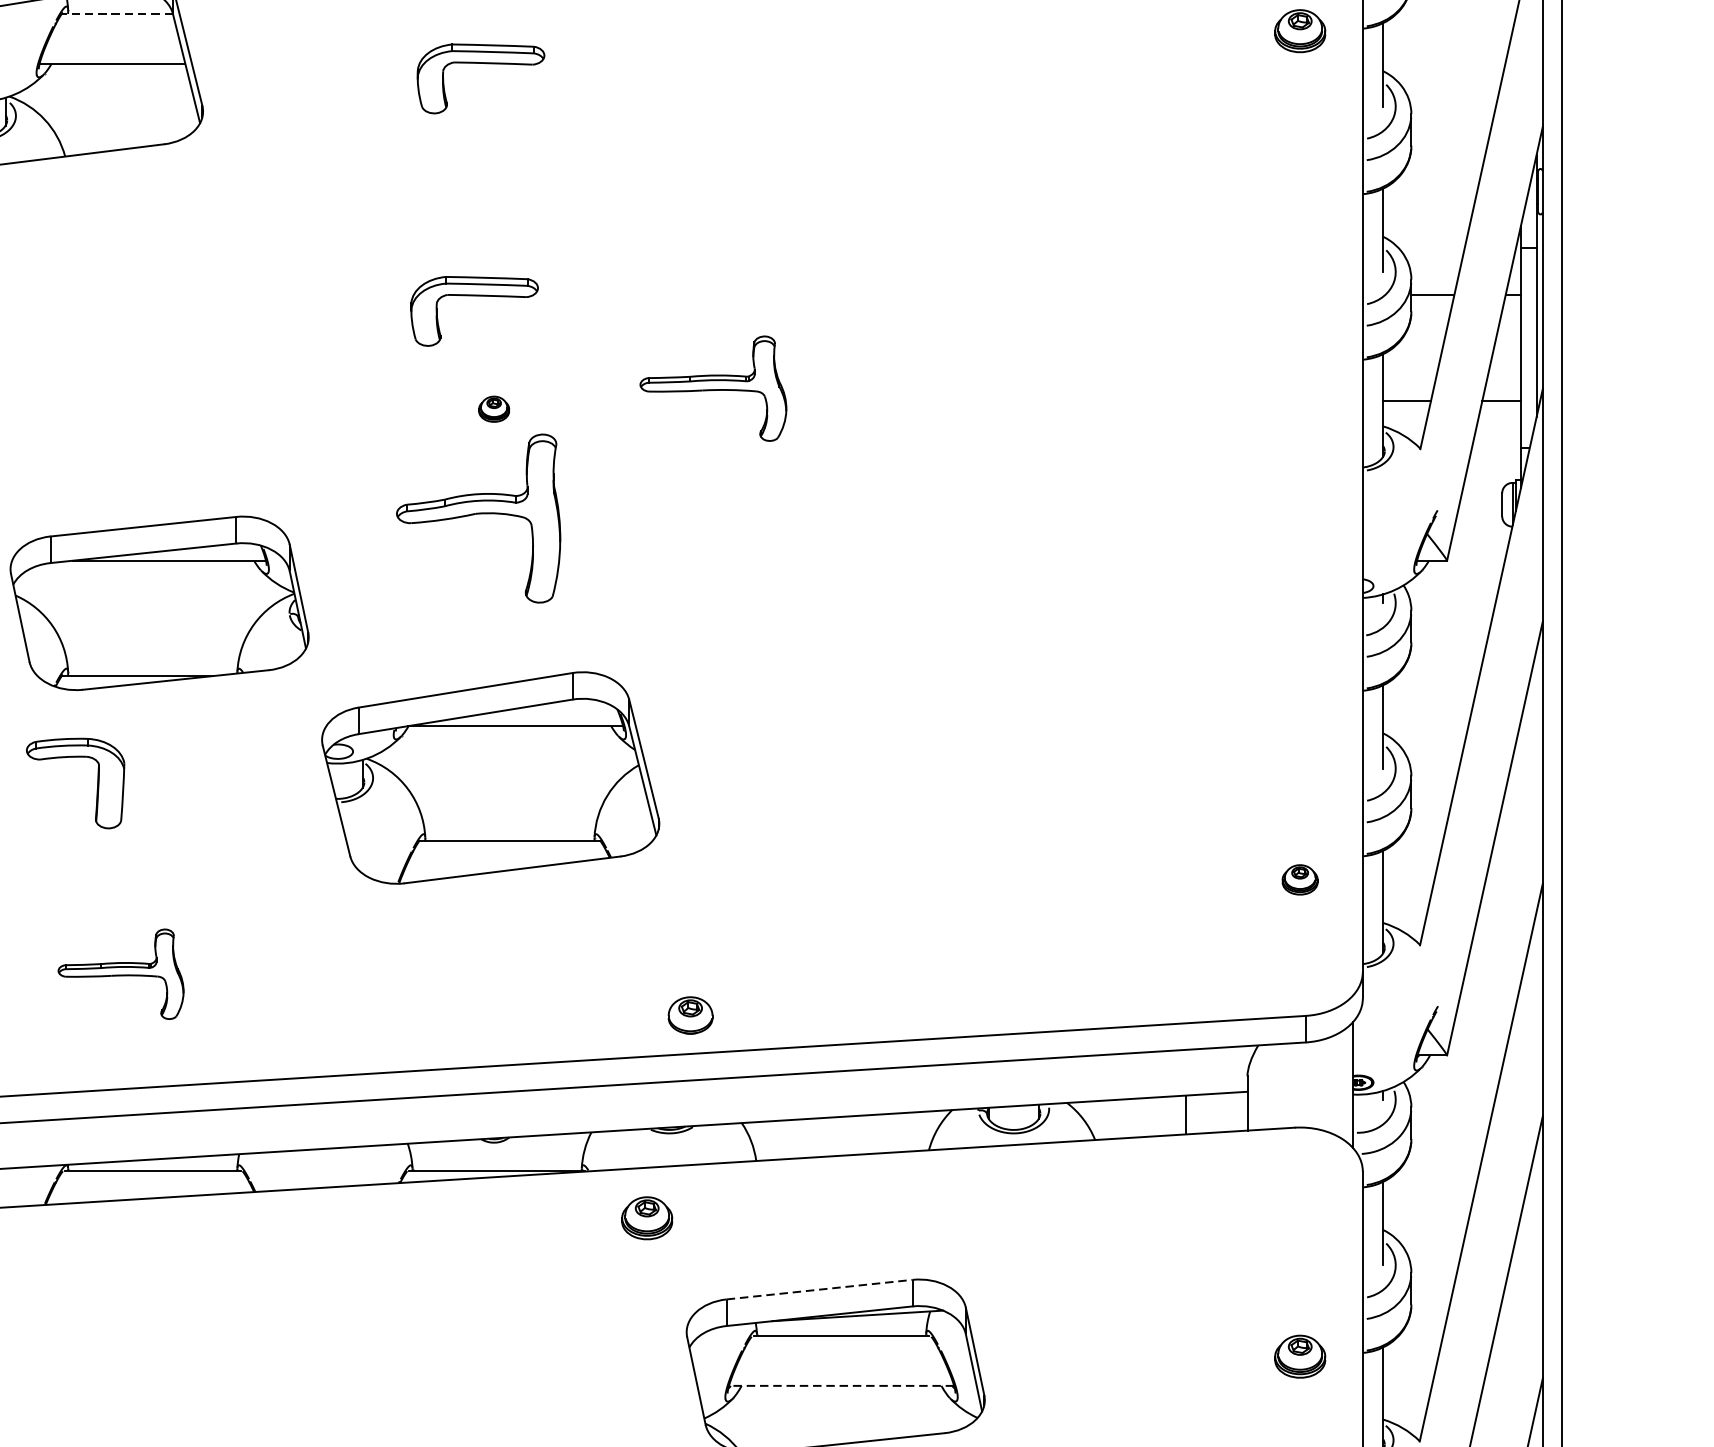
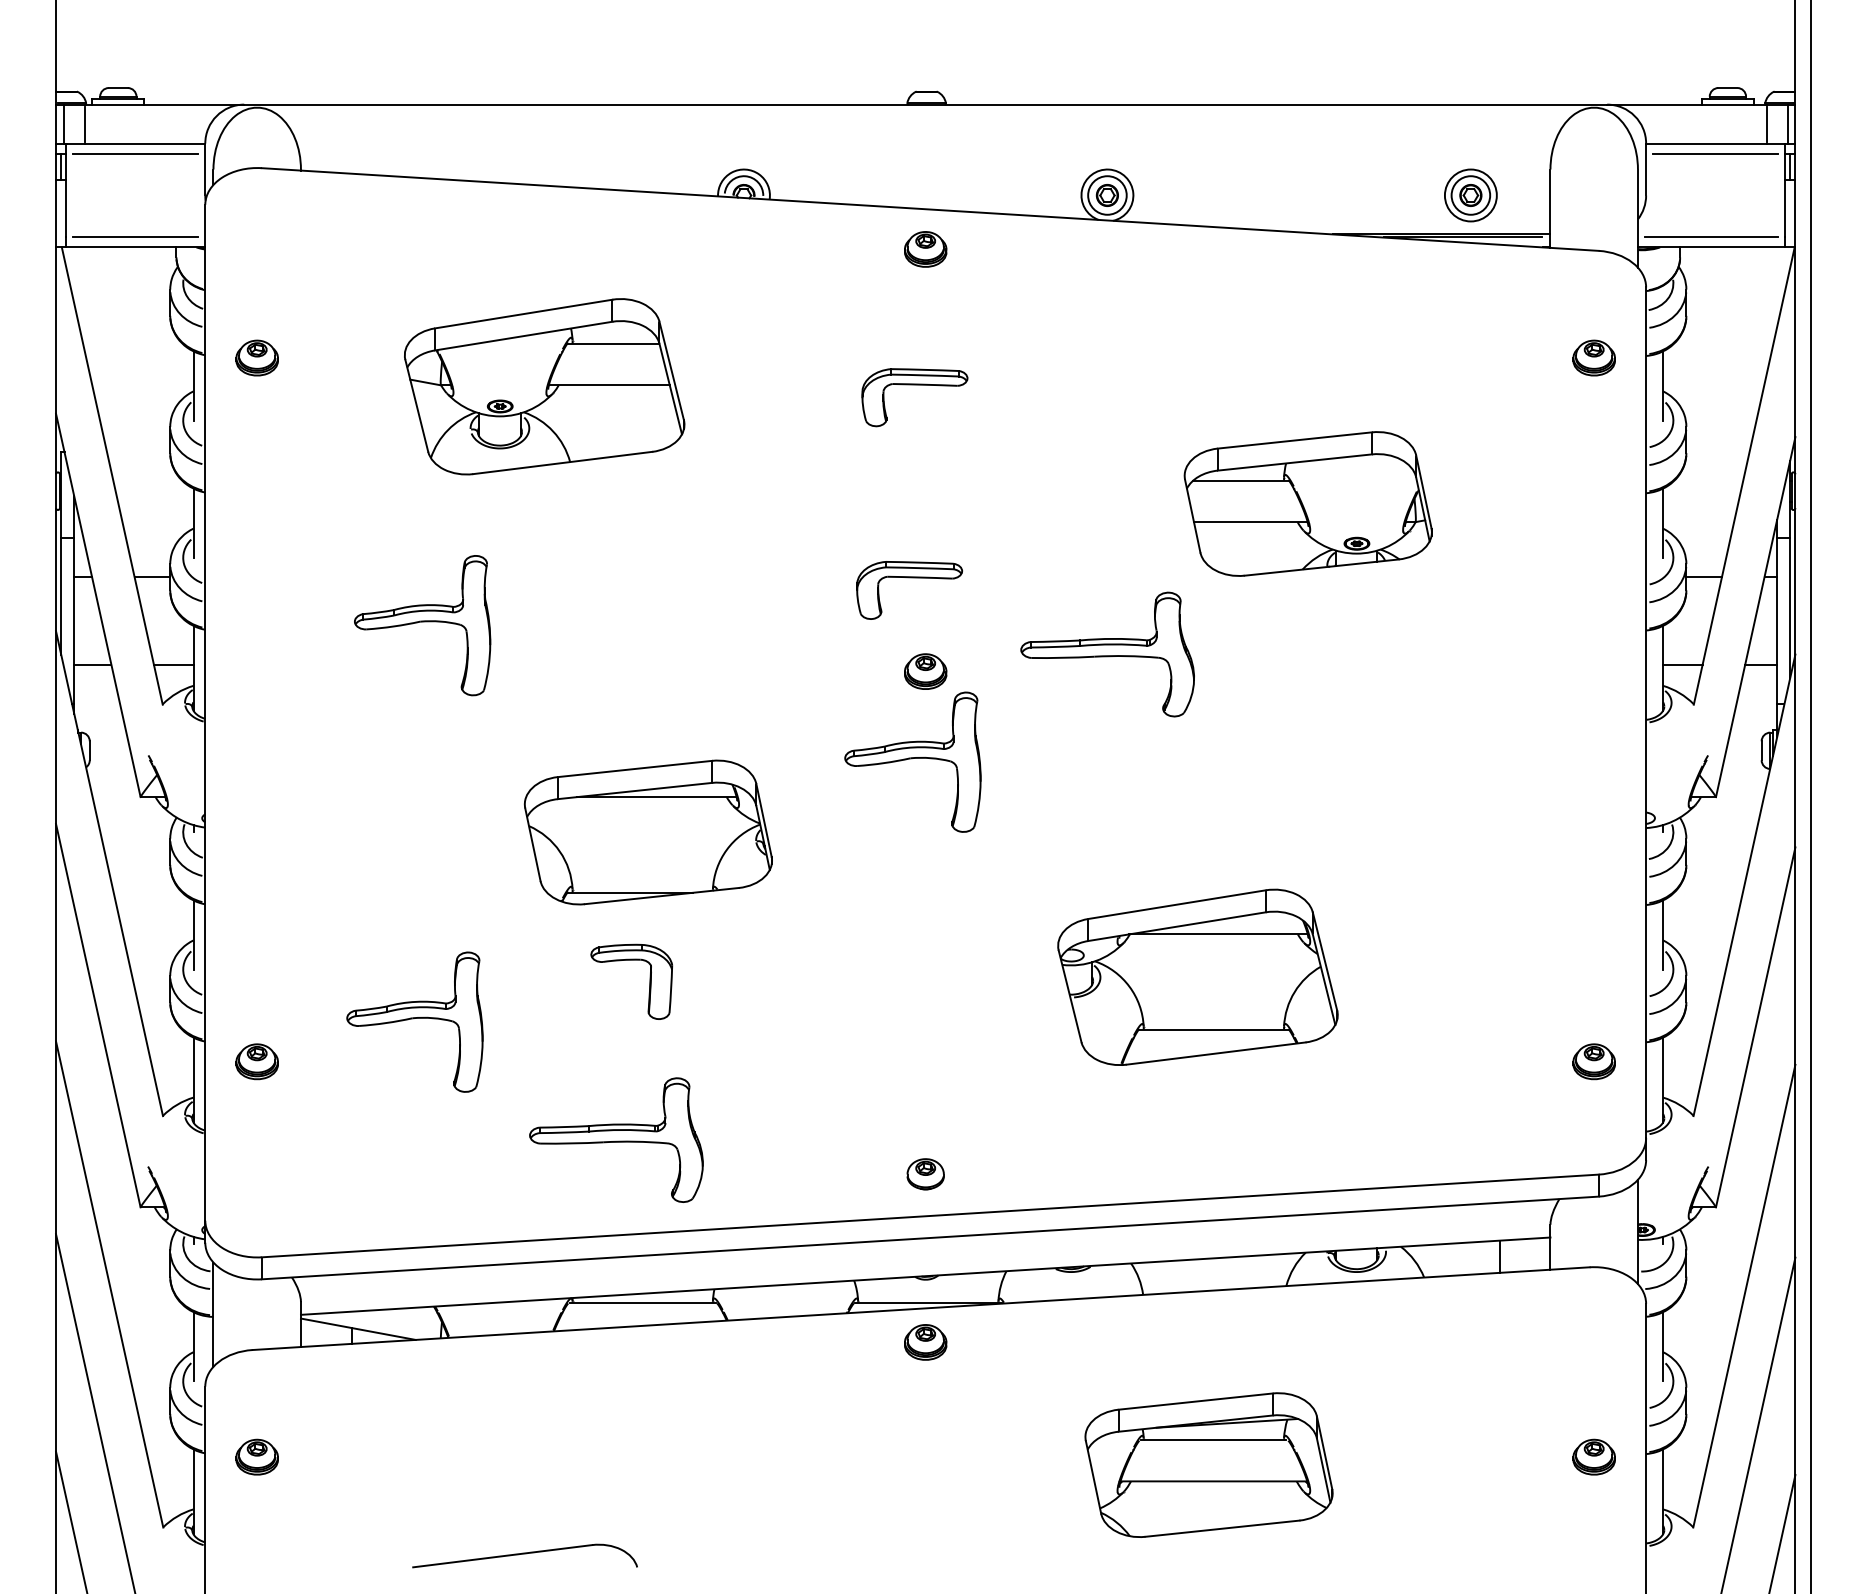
line: (116, 13) -> (612, 343), dashed -> solid
part: (954, 206) -> (1307, 503), added
part: (713, 388) -> (1107, 654), size x1.43
part: (493, 409) -> (925, 671), size x1.67
part: (490, 776) -> (1197, 976), moved
part: (97, 783) -> (649, 981), moved
part: (1299, 879) -> (1593, 1061), size x1.43
part: (121, 973) -> (616, 1139), size x1.67
part: (690, 1015) -> (925, 1174), moved
part: (646, 1218) -> (925, 1342), moved
line: (820, 1289) -> (1196, 1401), dashed -> solid
line: (841, 1386) -> (1213, 1481), dashed -> solid

